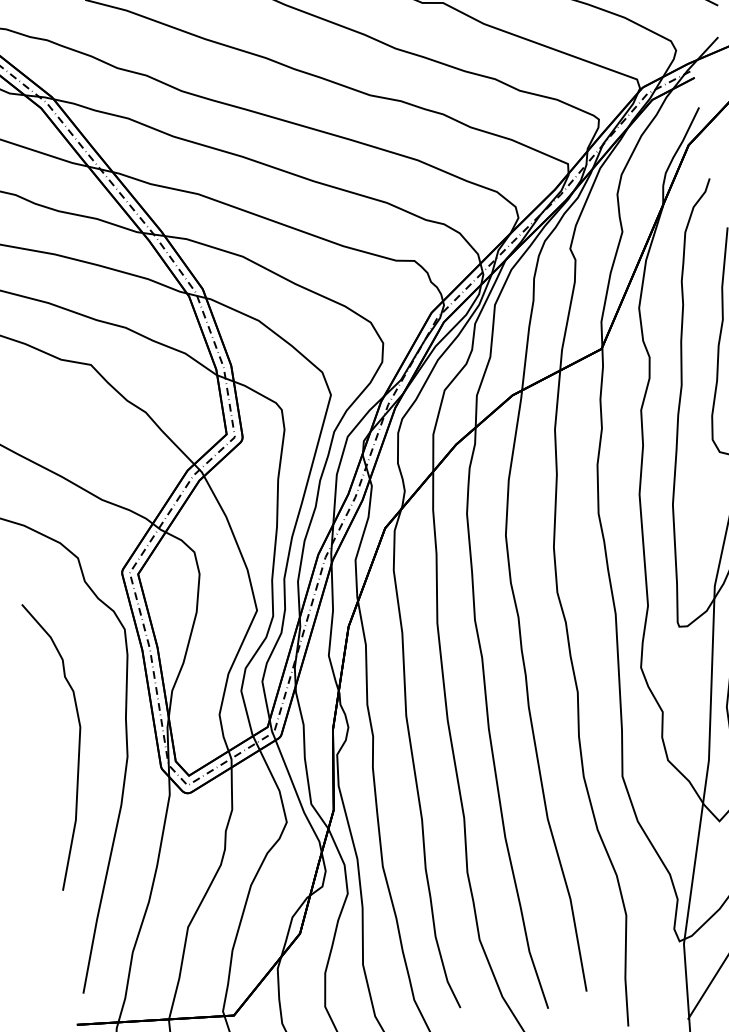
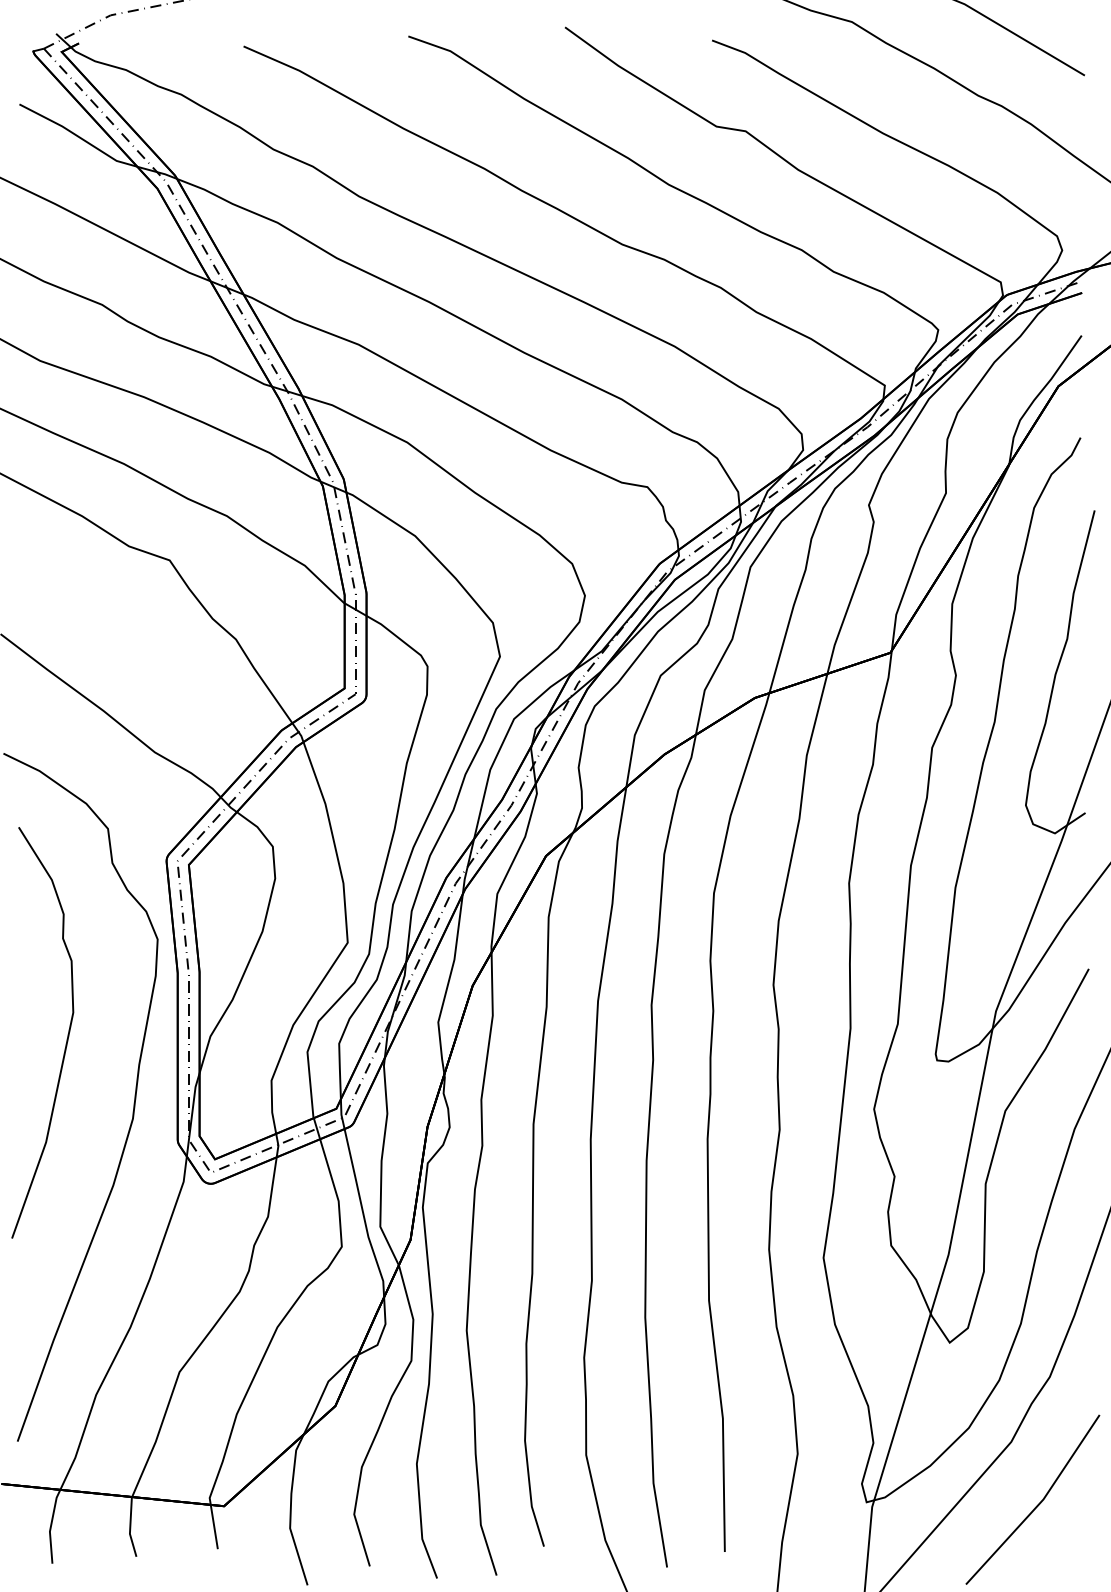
curve: (78, 746) -> (66, 1039), moved

